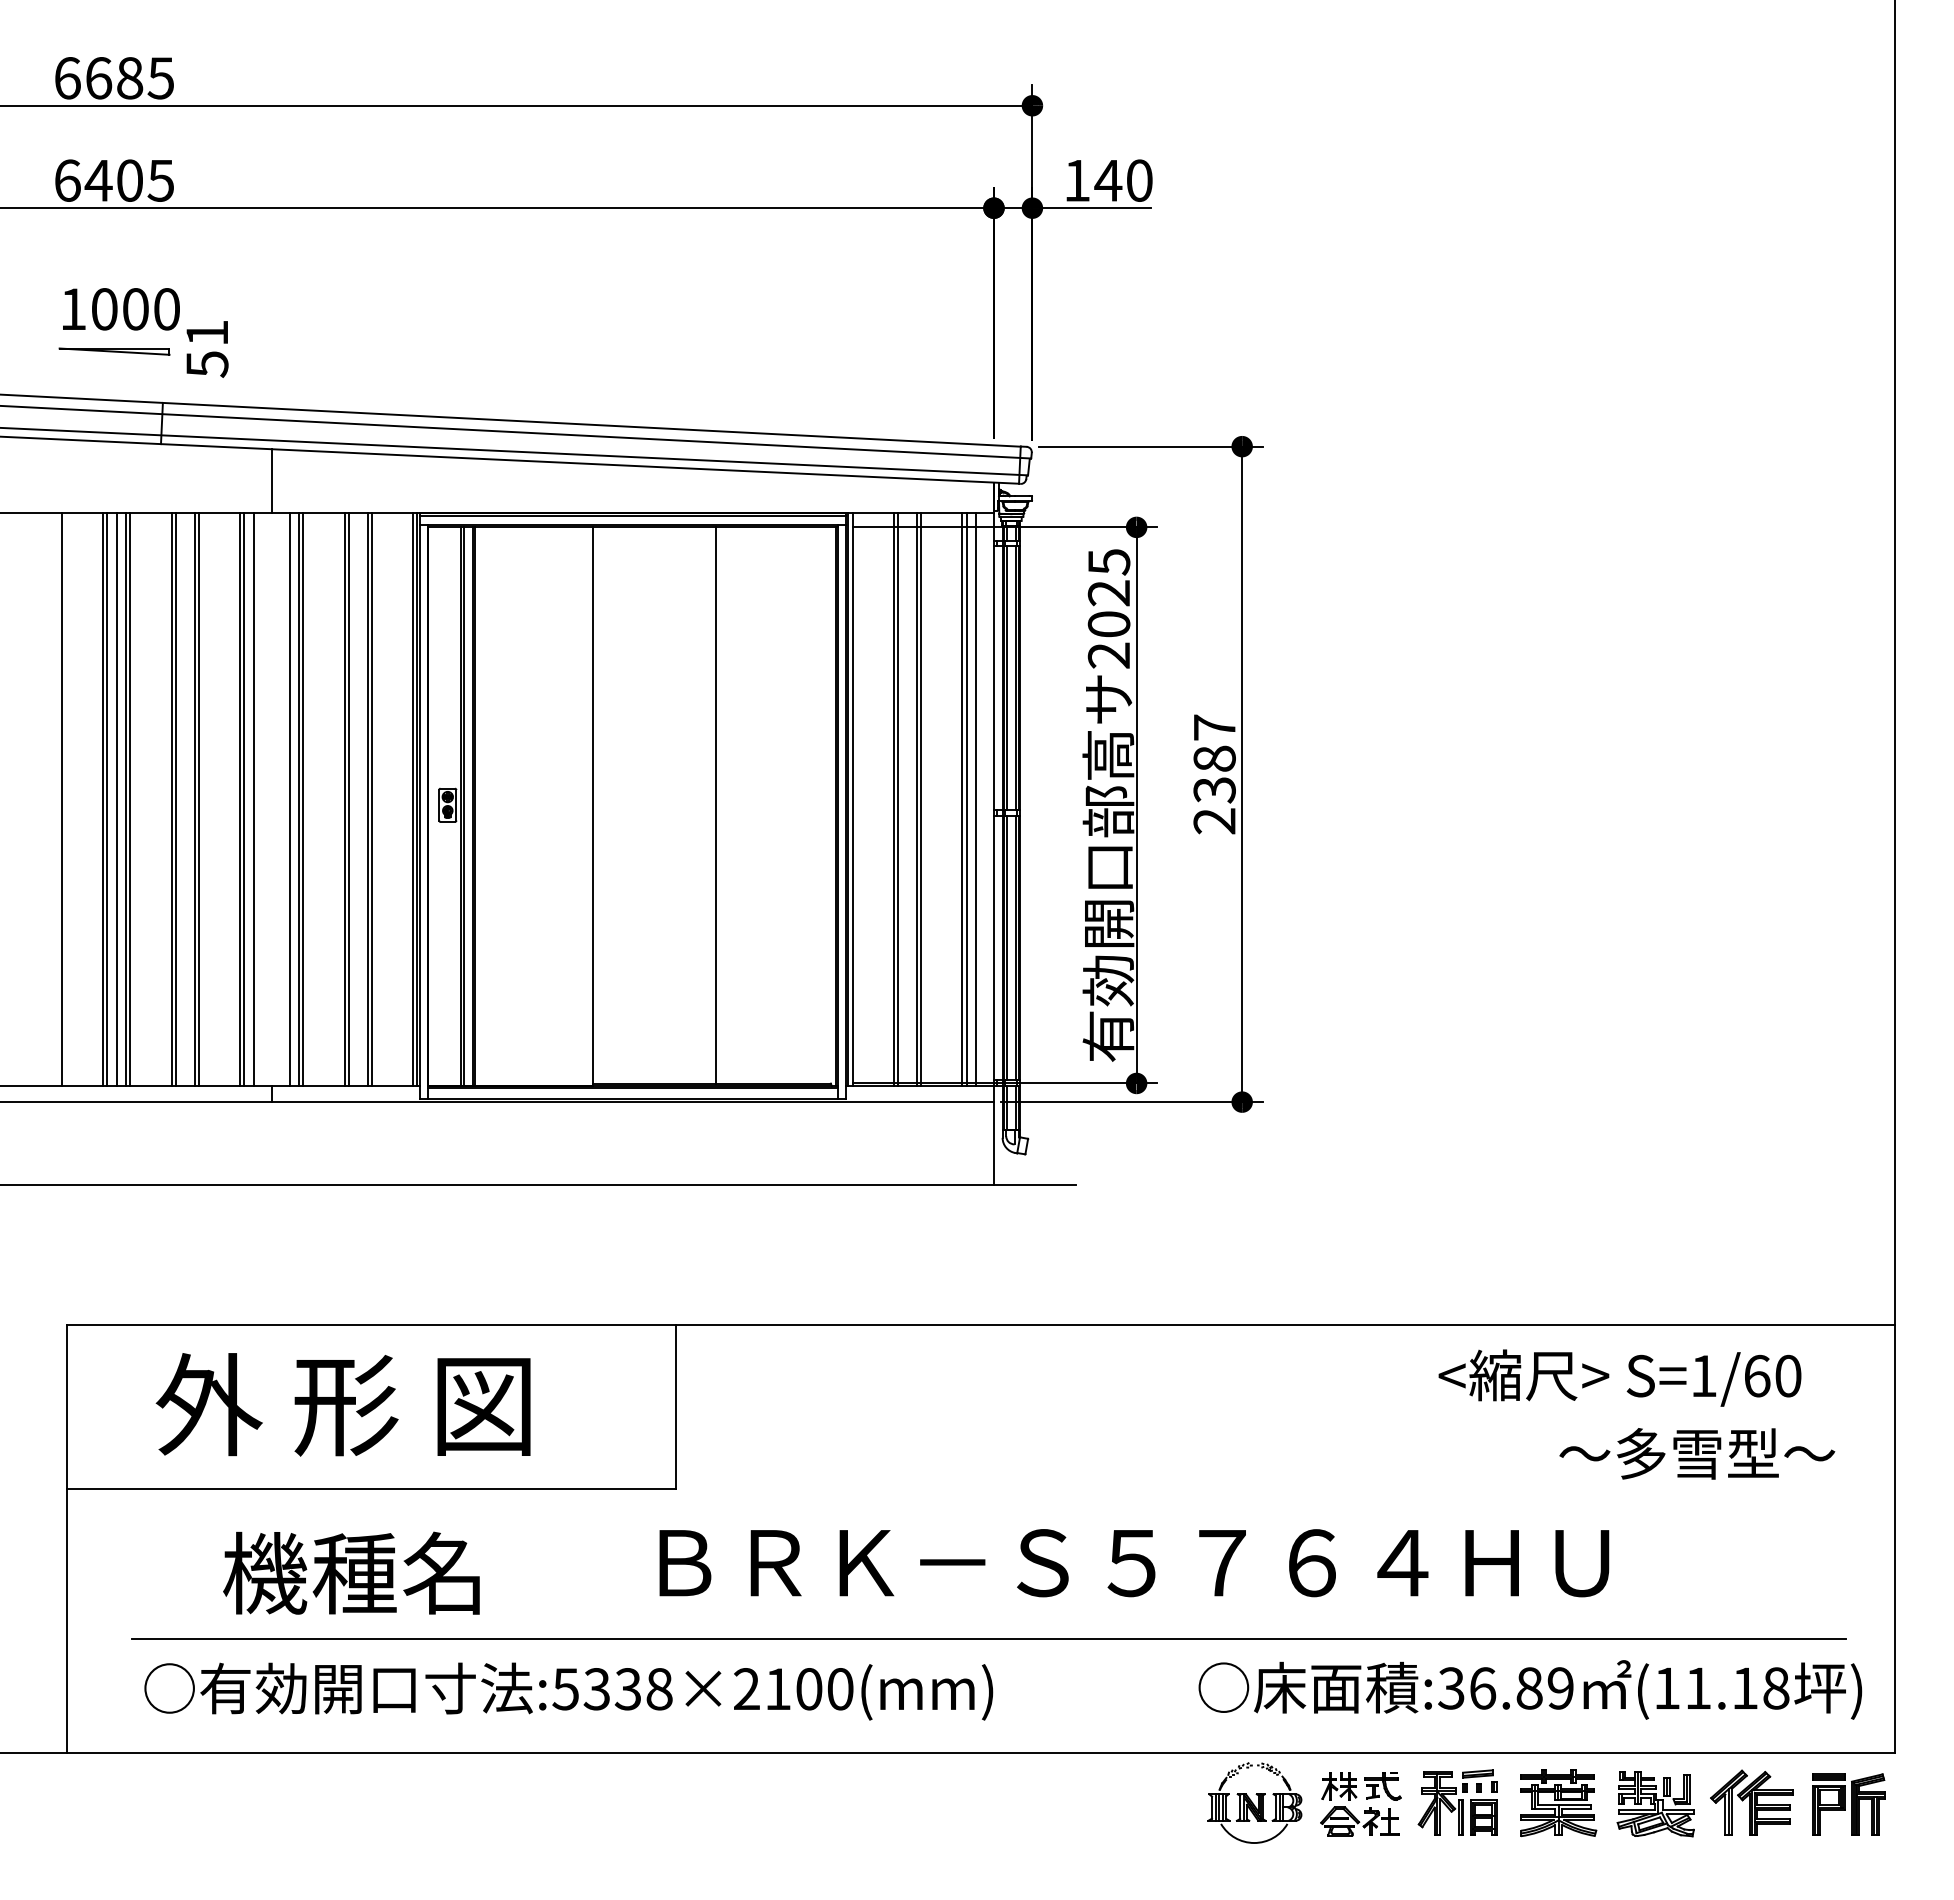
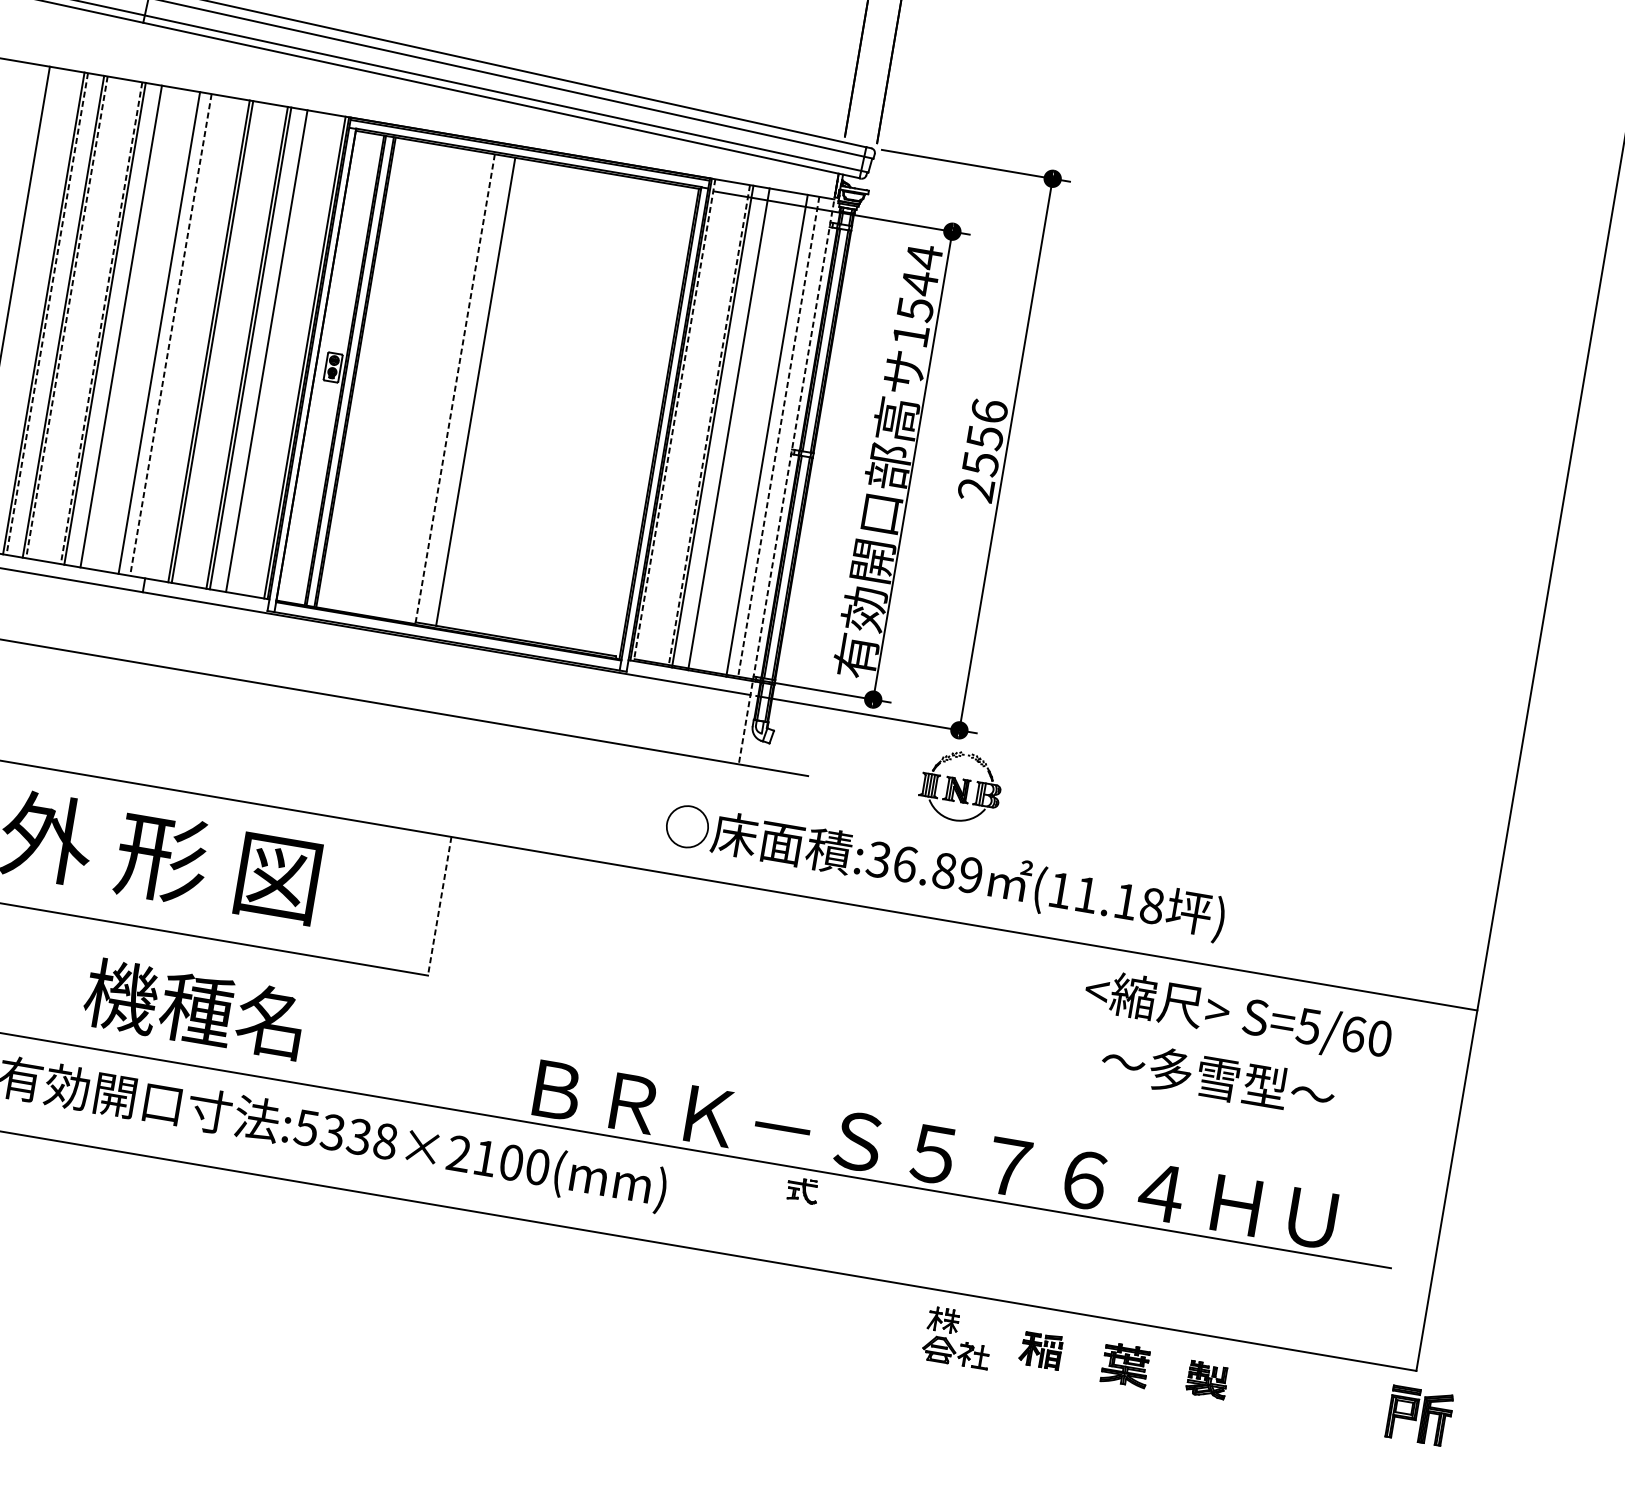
line: (271, 481) -> (230, 69), removed
text: (1108, 608) -> (917, 295), 2025 -> 1544
text: (1214, 758) -> (985, 437), 2387 -> 2556
line: (107, 799) -> (47, 314), solid -> dashed
line: (116, 799) -> (55, 315), removed
line: (130, 799) -> (67, 317), solid -> dashed
line: (171, 799) -> (101, 323), solid -> dashed
line: (199, 799) -> (125, 327), removed
line: (244, 799) -> (162, 333), removed
line: (253, 799) -> (170, 334), solid -> dashed
line: (289, 799) -> (200, 340), removed
line: (372, 799) -> (270, 351), removed
line: (852, 799) -> (674, 420), solid -> dashed
line: (893, 799) -> (709, 426), solid -> dashed
line: (921, 799) -> (732, 430), removed
line: (966, 799) -> (770, 436), removed
line: (976, 799) -> (778, 437), solid -> dashed
line: (716, 805) -> (475, 391), moved
line: (592, 807) -> (454, 389), solid -> dashed
line: (993, 833) -> (788, 468), solid -> dashed
text: (1703, 1376) -> (1308, 1026), S=1/60 -> S=5/60
line: (676, 1407) -> (439, 906), solid -> dashed
text: (1697, 1453) -> (1218, 1078), moved
text: (1134, 1563) -> (935, 1155), moved
text: (351, 1572) -> (194, 1008), moved
text: (1530, 1689) -> (945, 871), moved
part: (1382, 1786) -> (802, 1190), moved
part: (1254, 1802) -> (960, 786), moved
part: (1457, 1802) -> (1040, 1350), size x0.6
part: (1751, 1802) -> (1288, 1392), removed
part: (1558, 1803) -> (1125, 1365), size x0.7
part: (1655, 1804) -> (1207, 1380), size x0.6
part: (1848, 1804) -> (1419, 1416), moved

